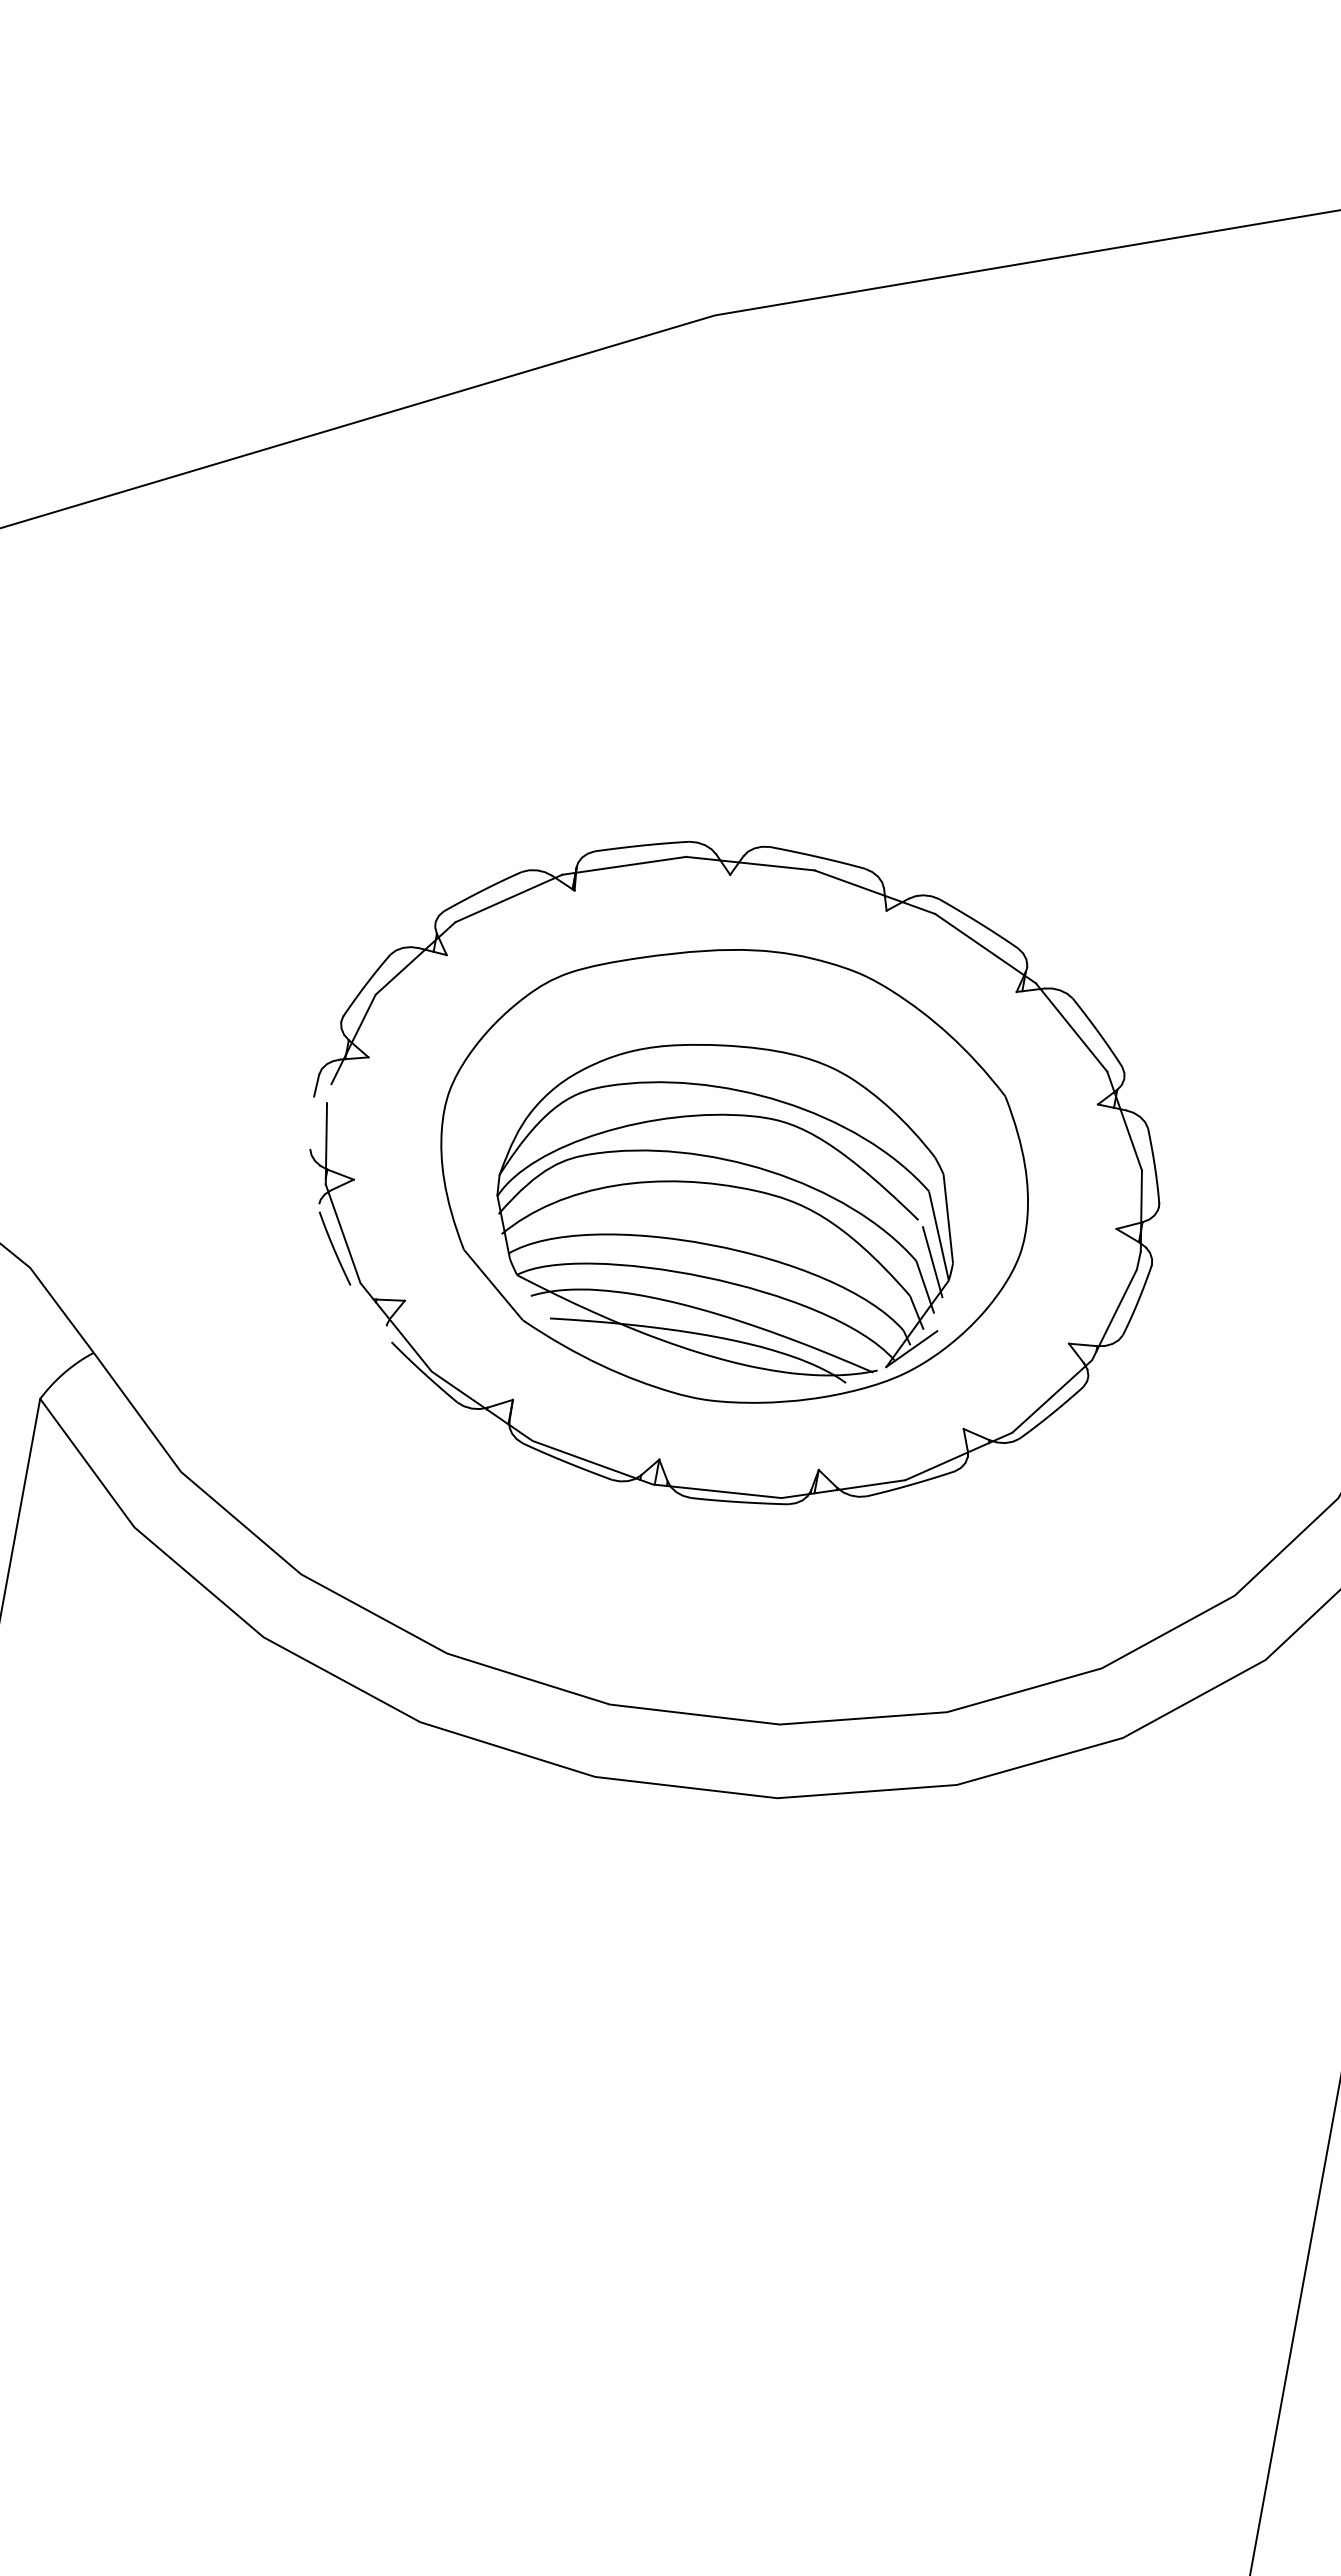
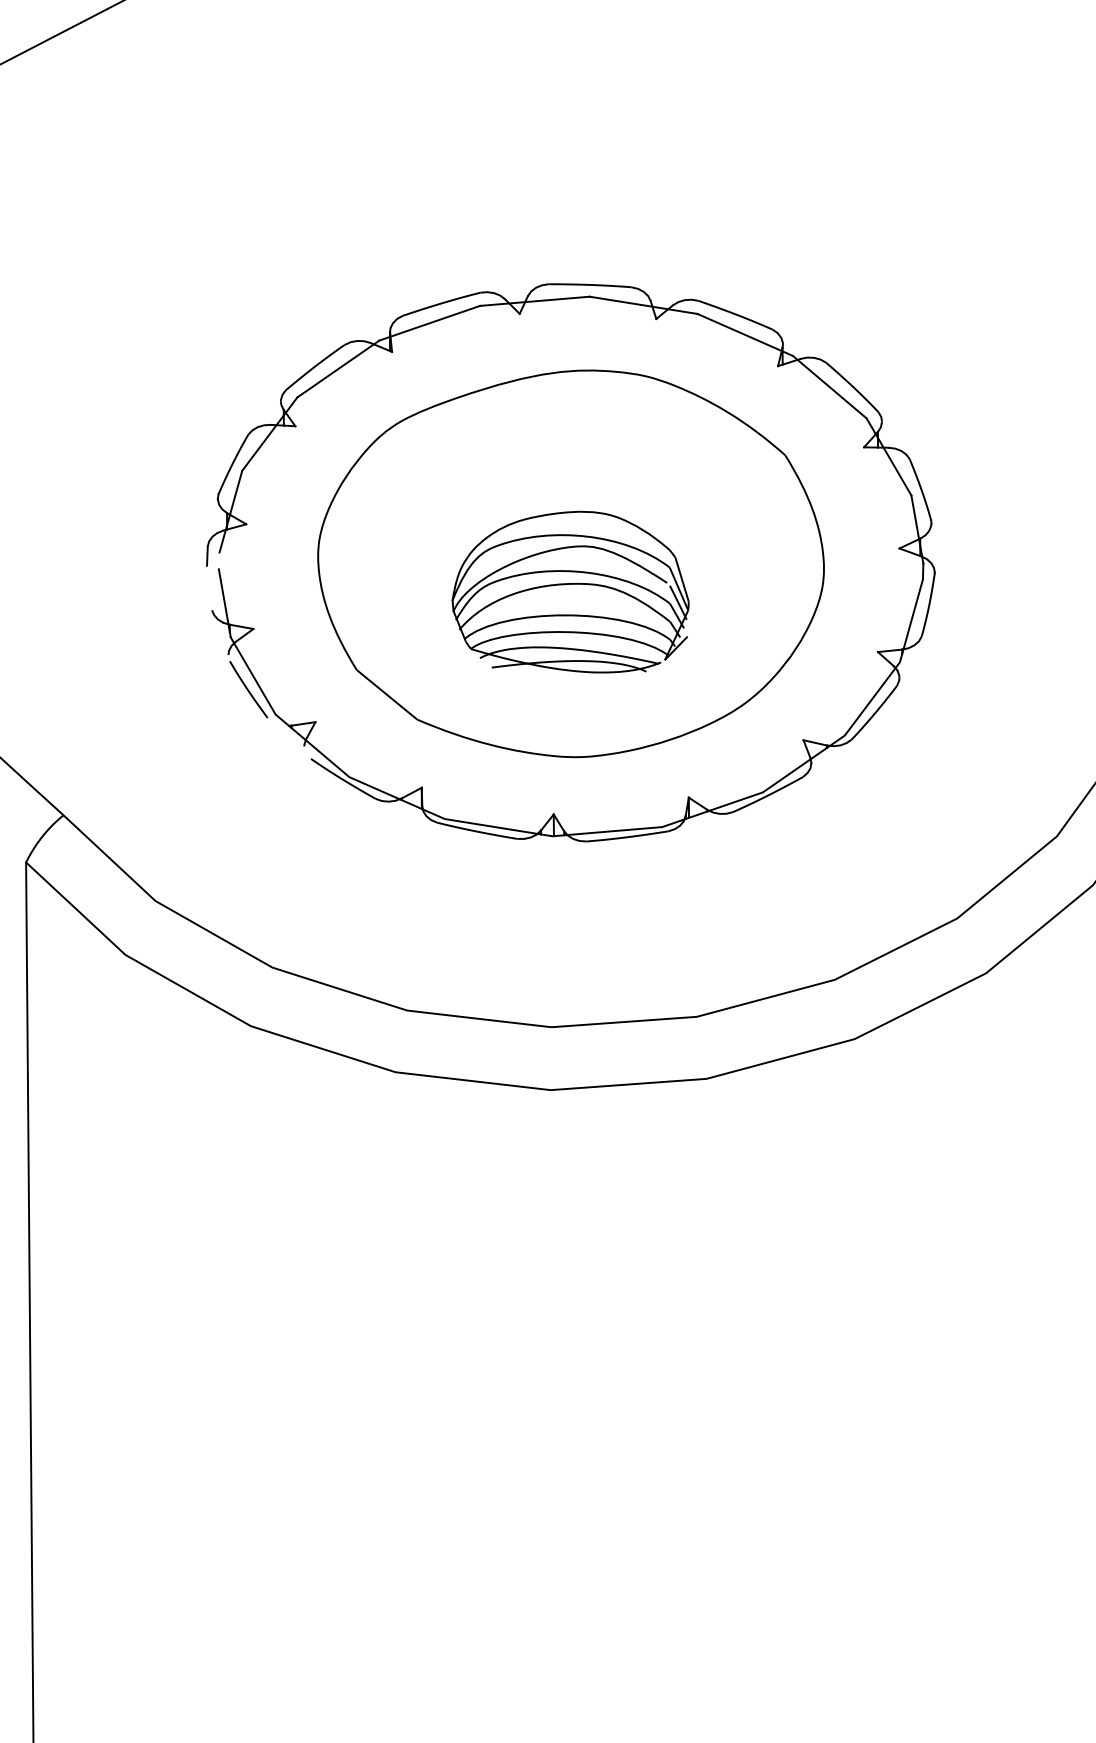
part: (724, 1213) -> (569, 598), size x0.6

